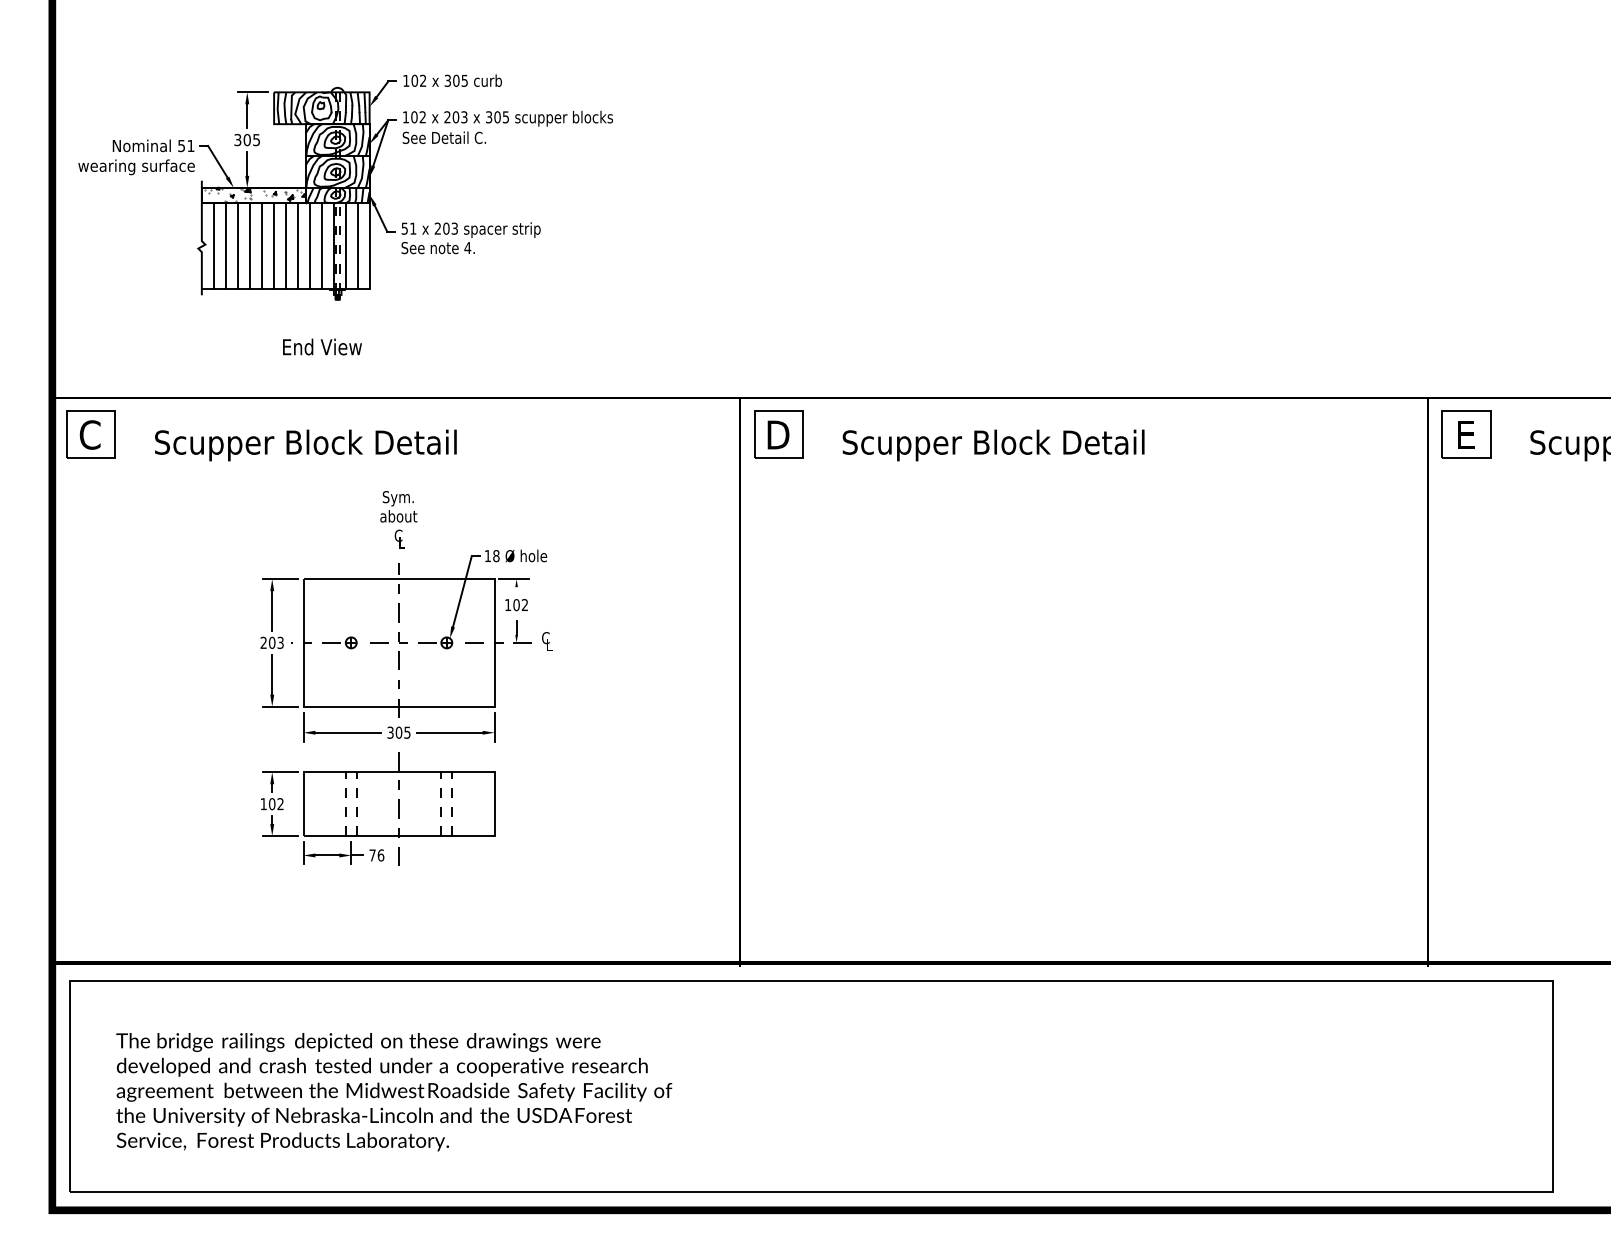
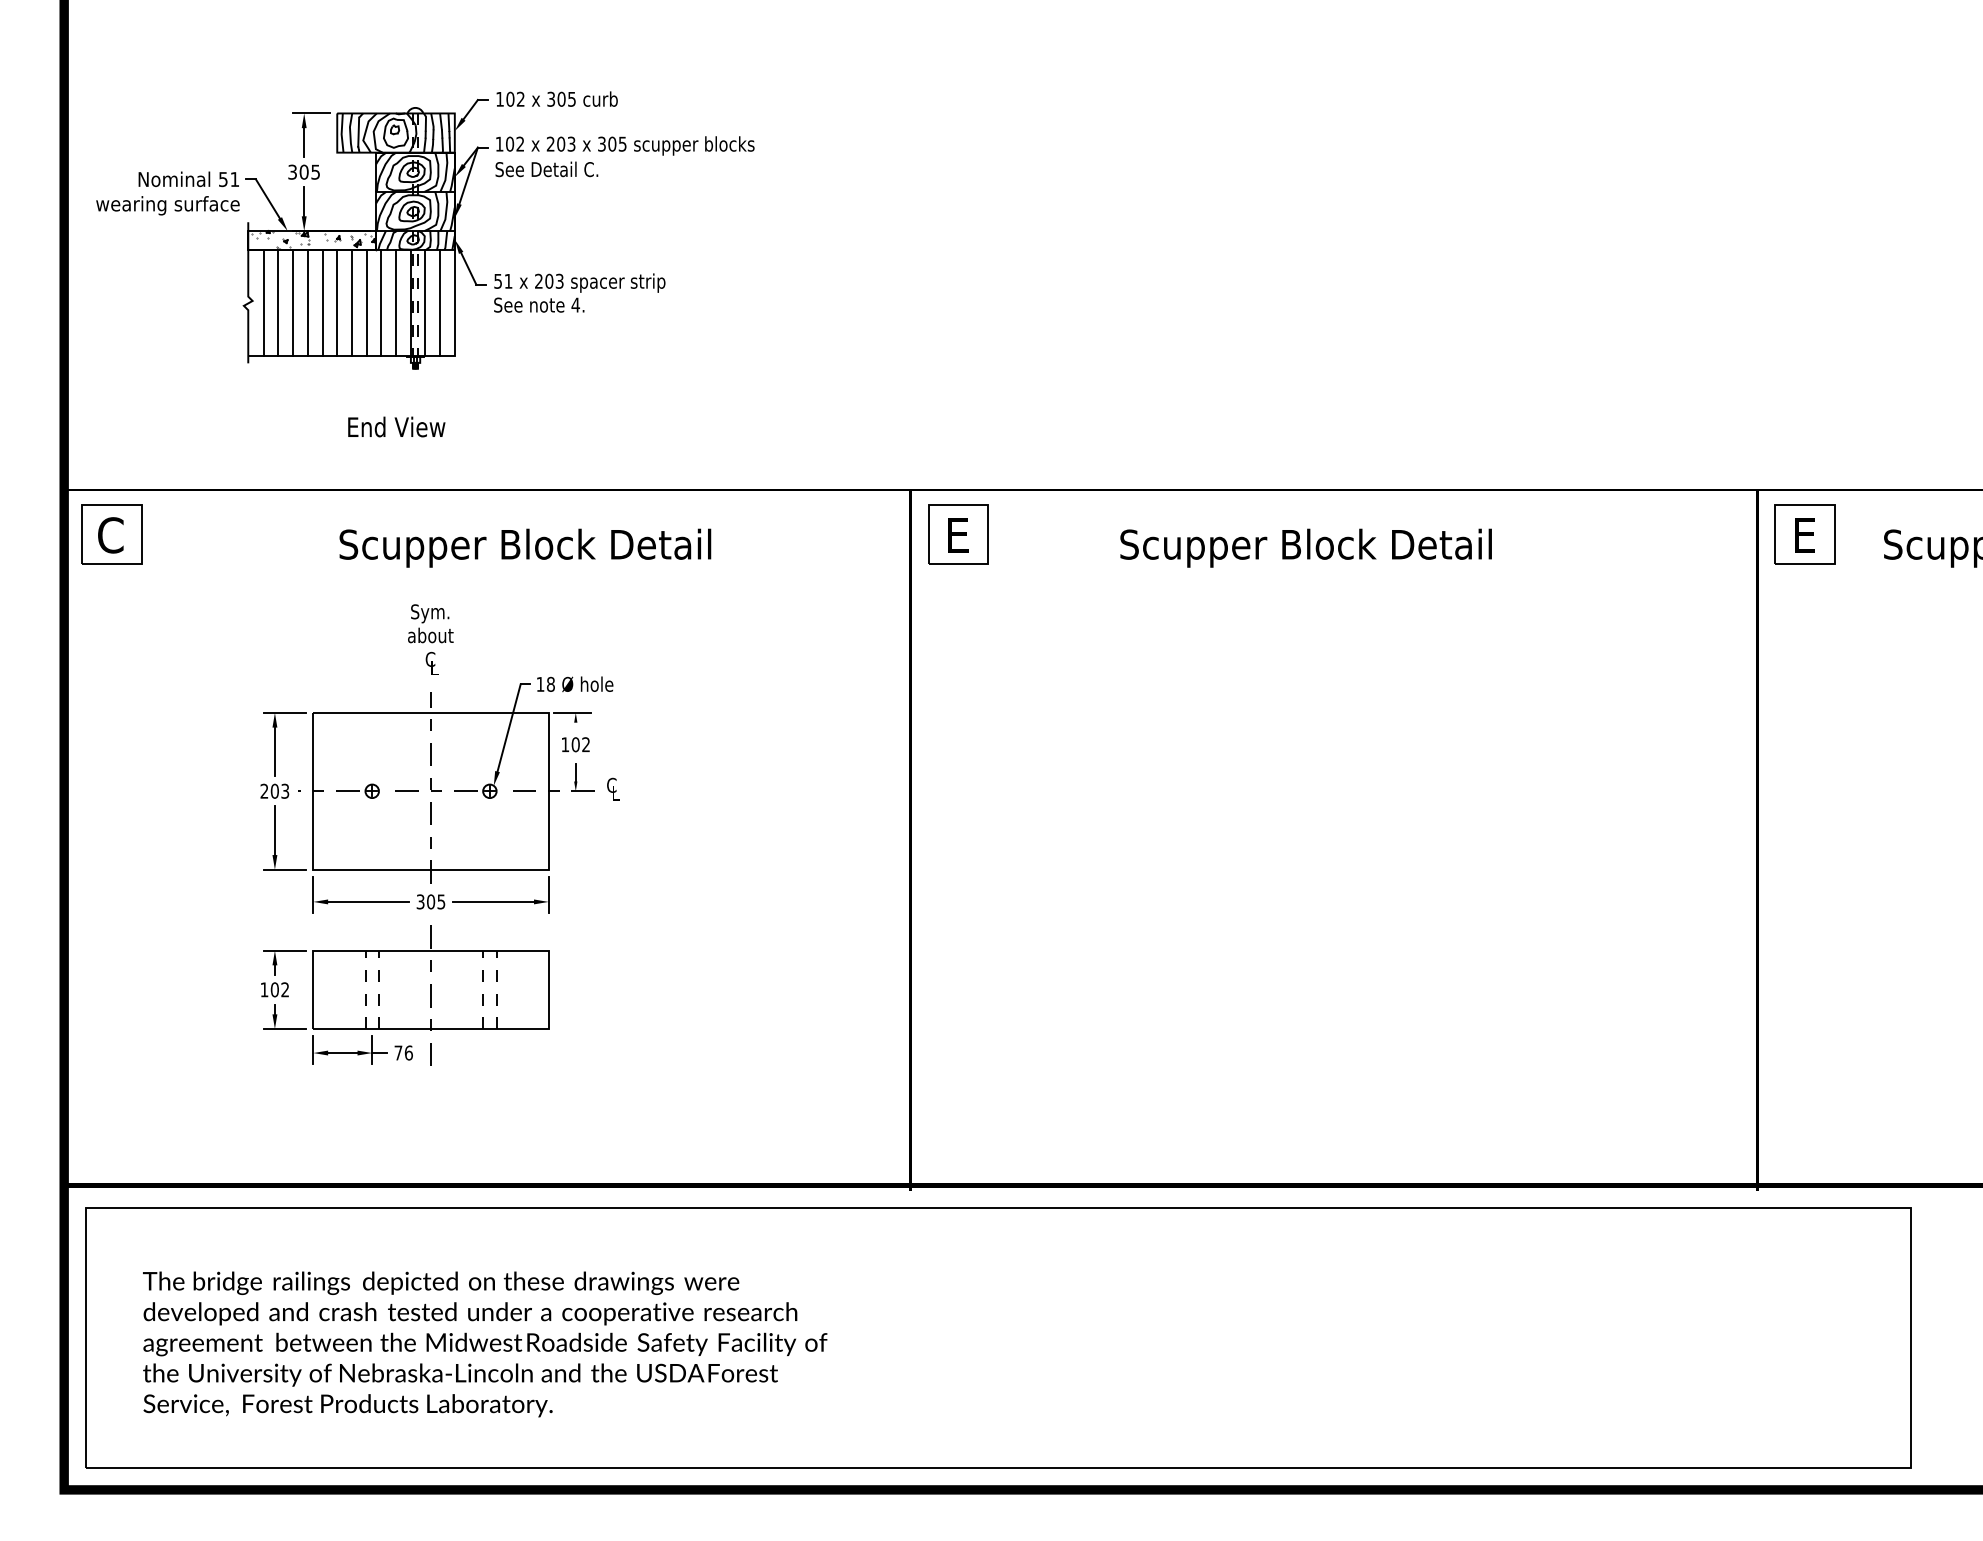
text: (778, 434) -> (958, 534), D -> E
text: (305, 444) -> (525, 547), moved
text: (993, 444) -> (1305, 547), moved
part: (405, 677) -> (439, 834), moved

